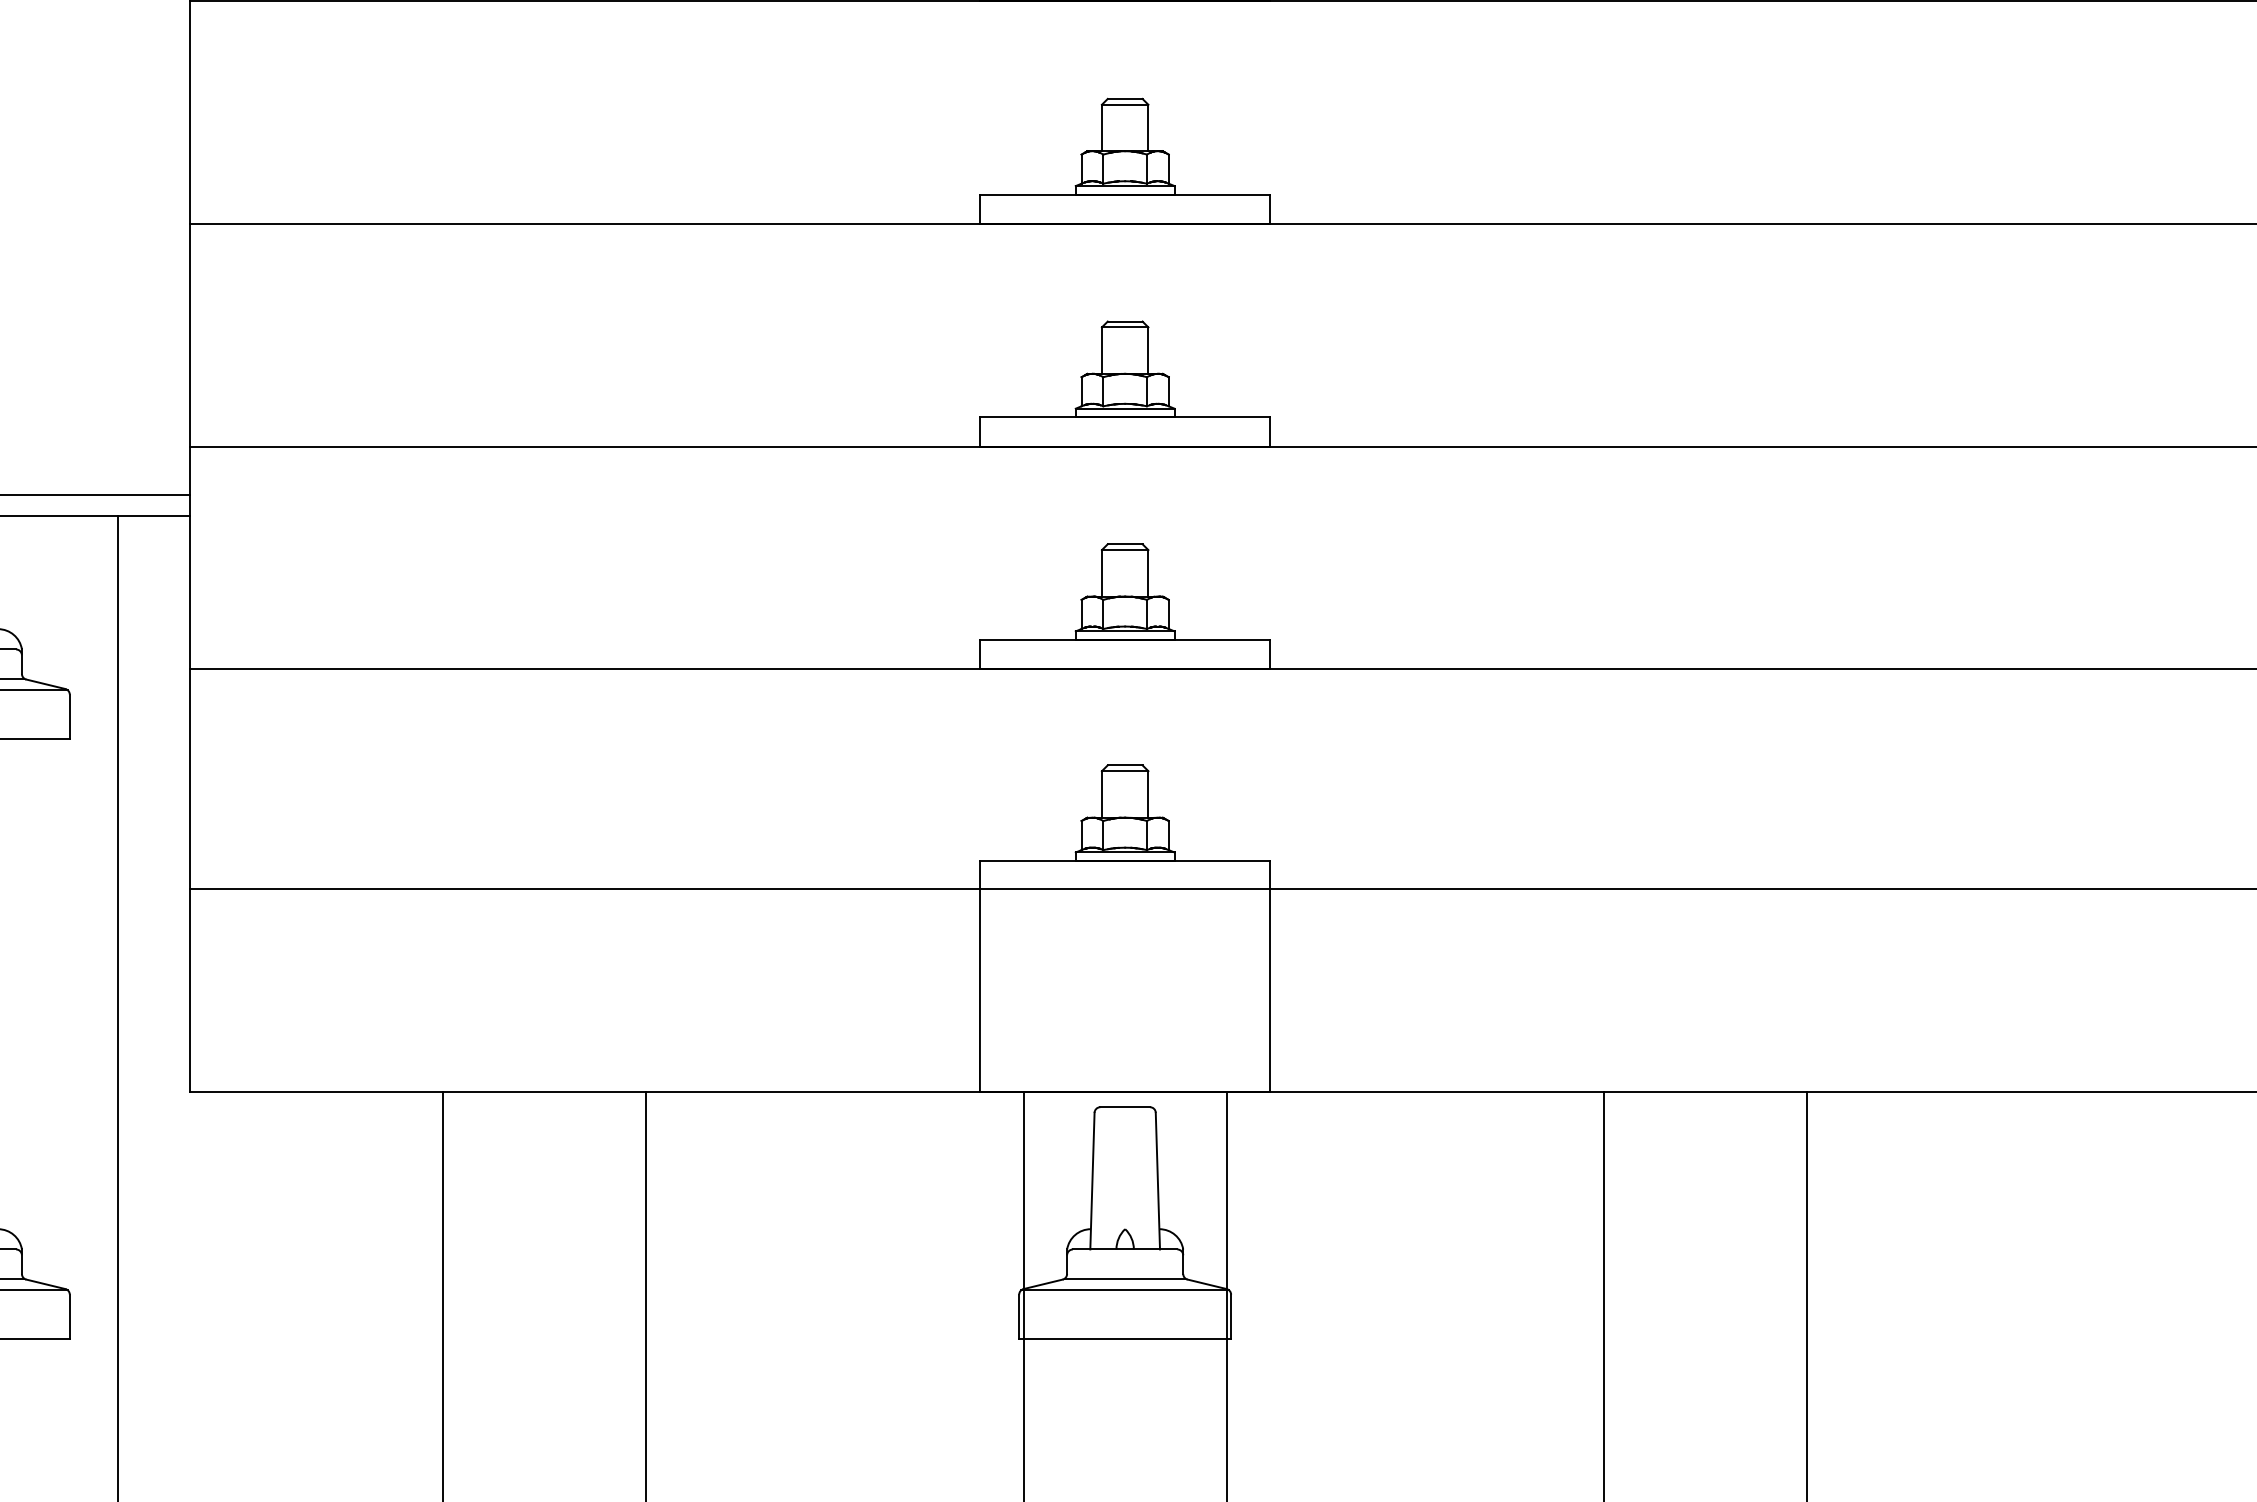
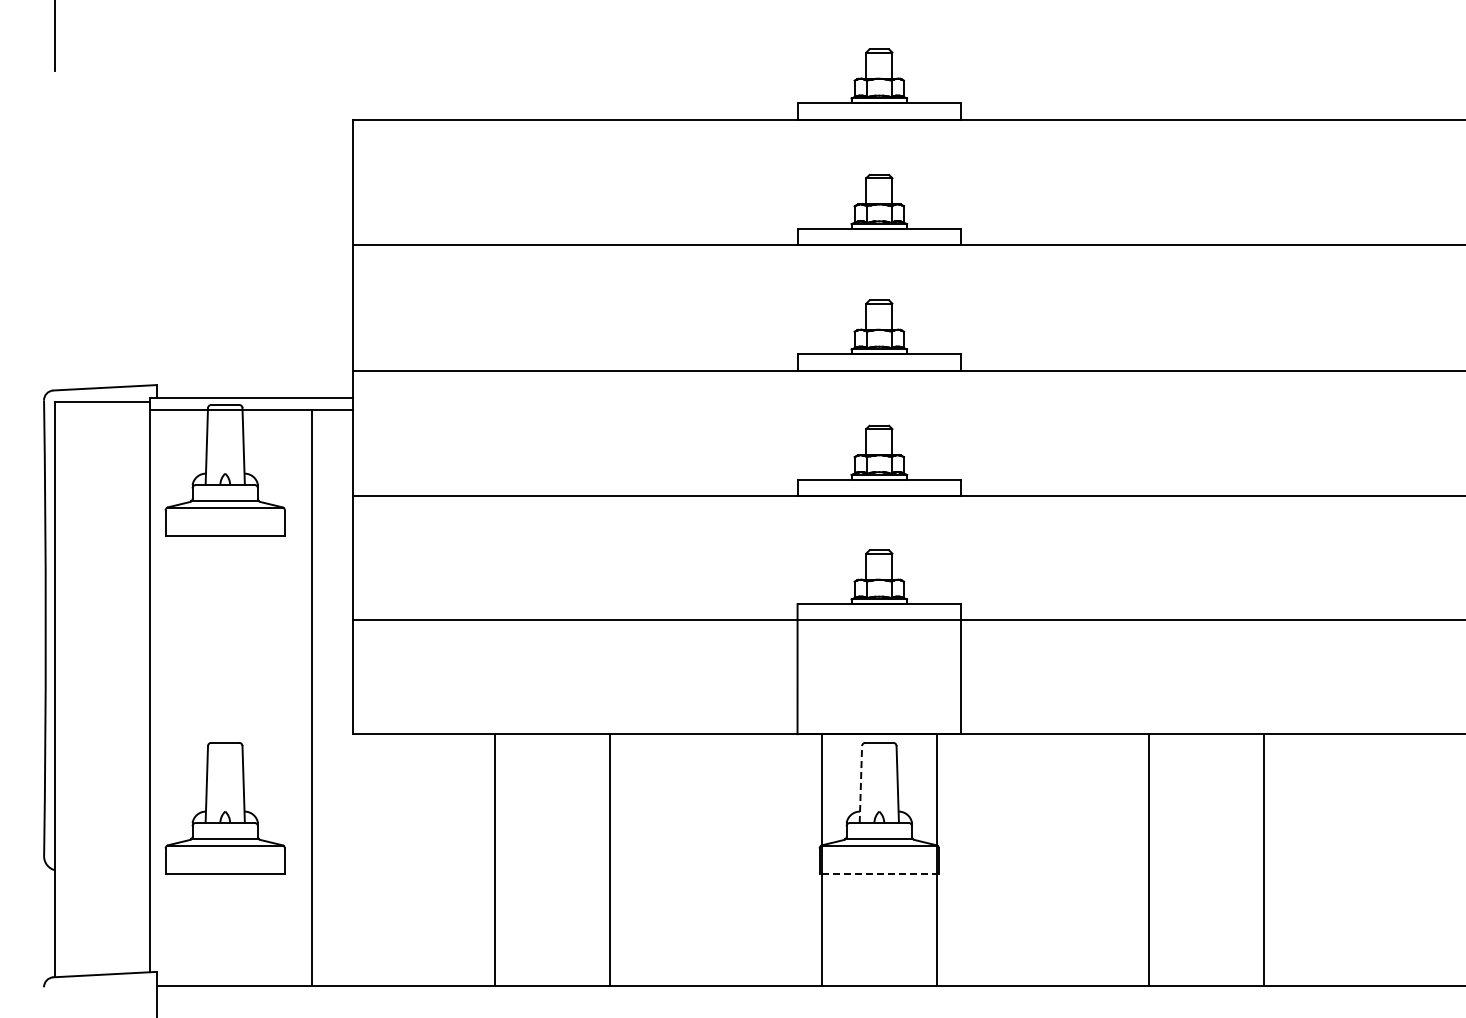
line: (1091, 1181) -> (860, 784), solid -> dashed
line: (1125, 1339) -> (879, 873), solid -> dashed

